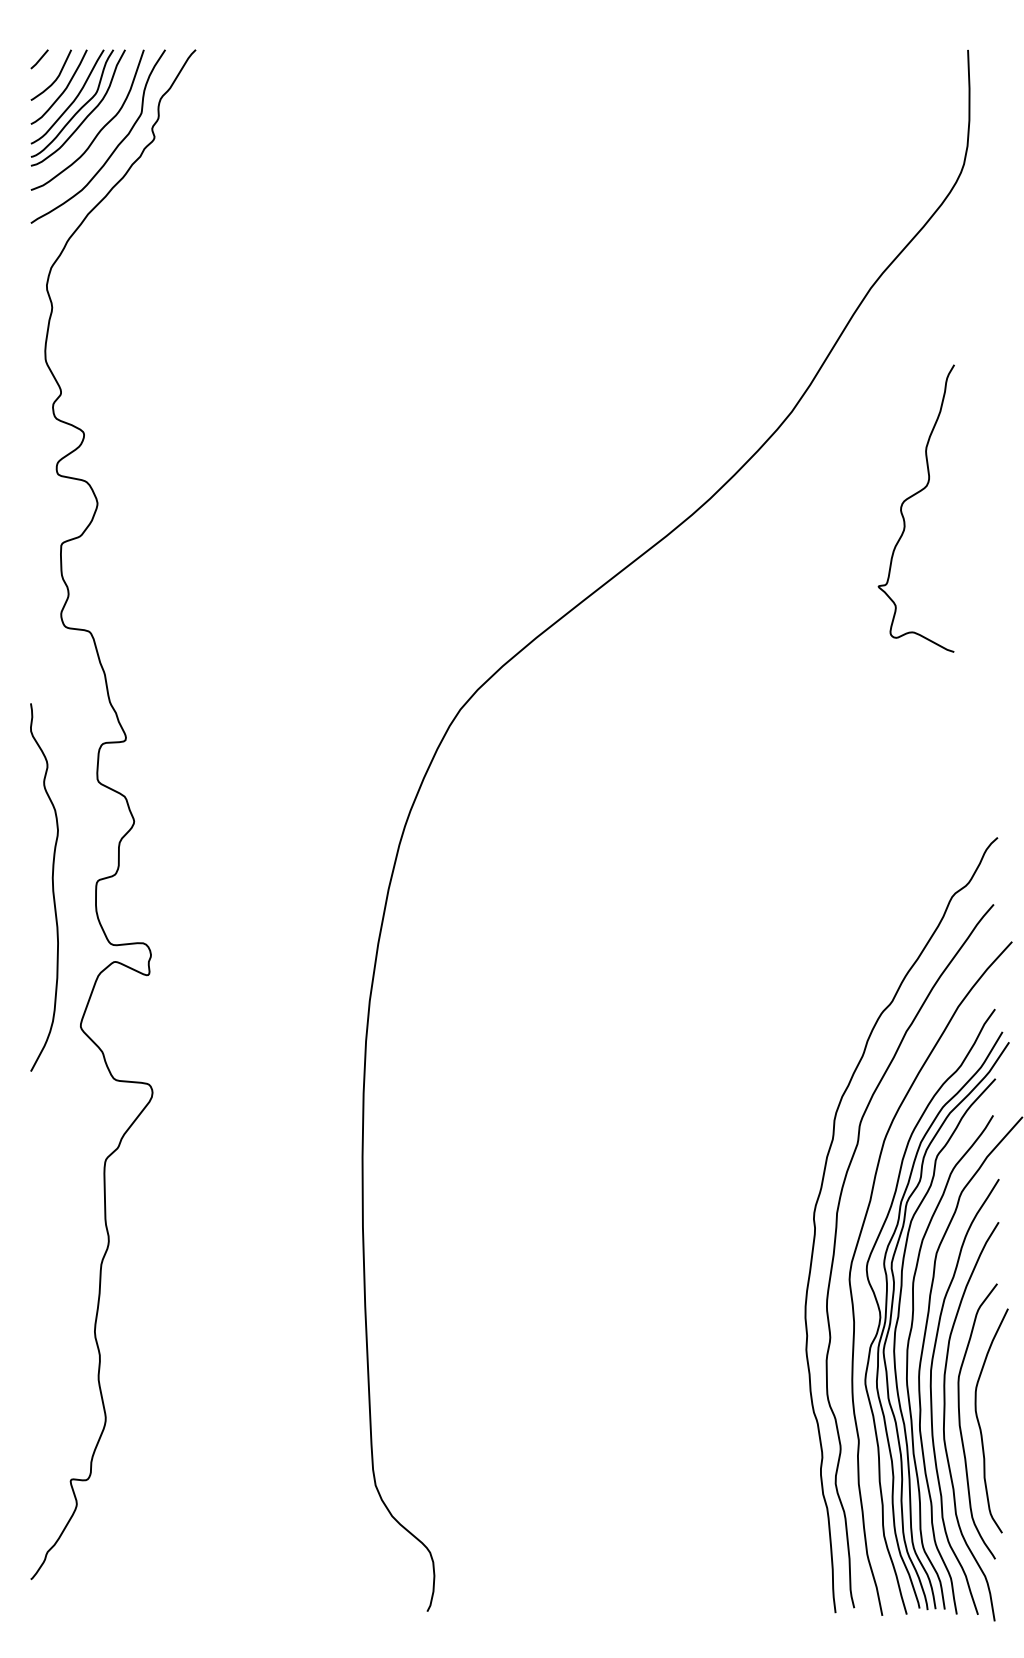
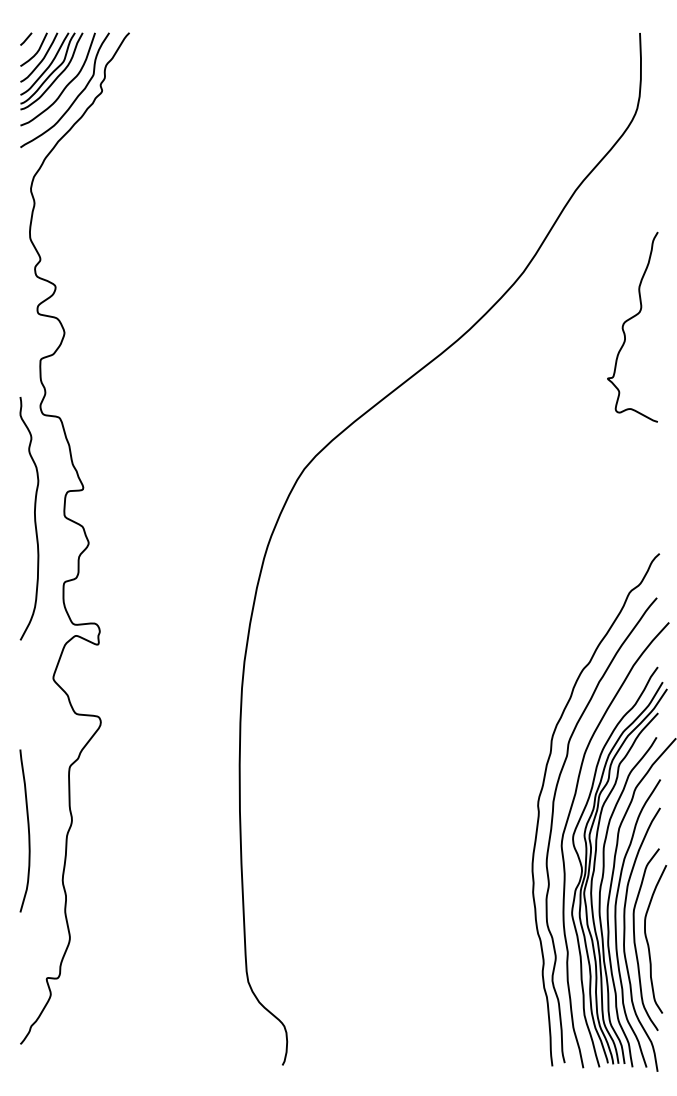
curve: (911, 498) -> (629, 320), moved
curve: (52, 887) -> (34, 518), moved
curve: (41, 1253) -> (27, 828), added

